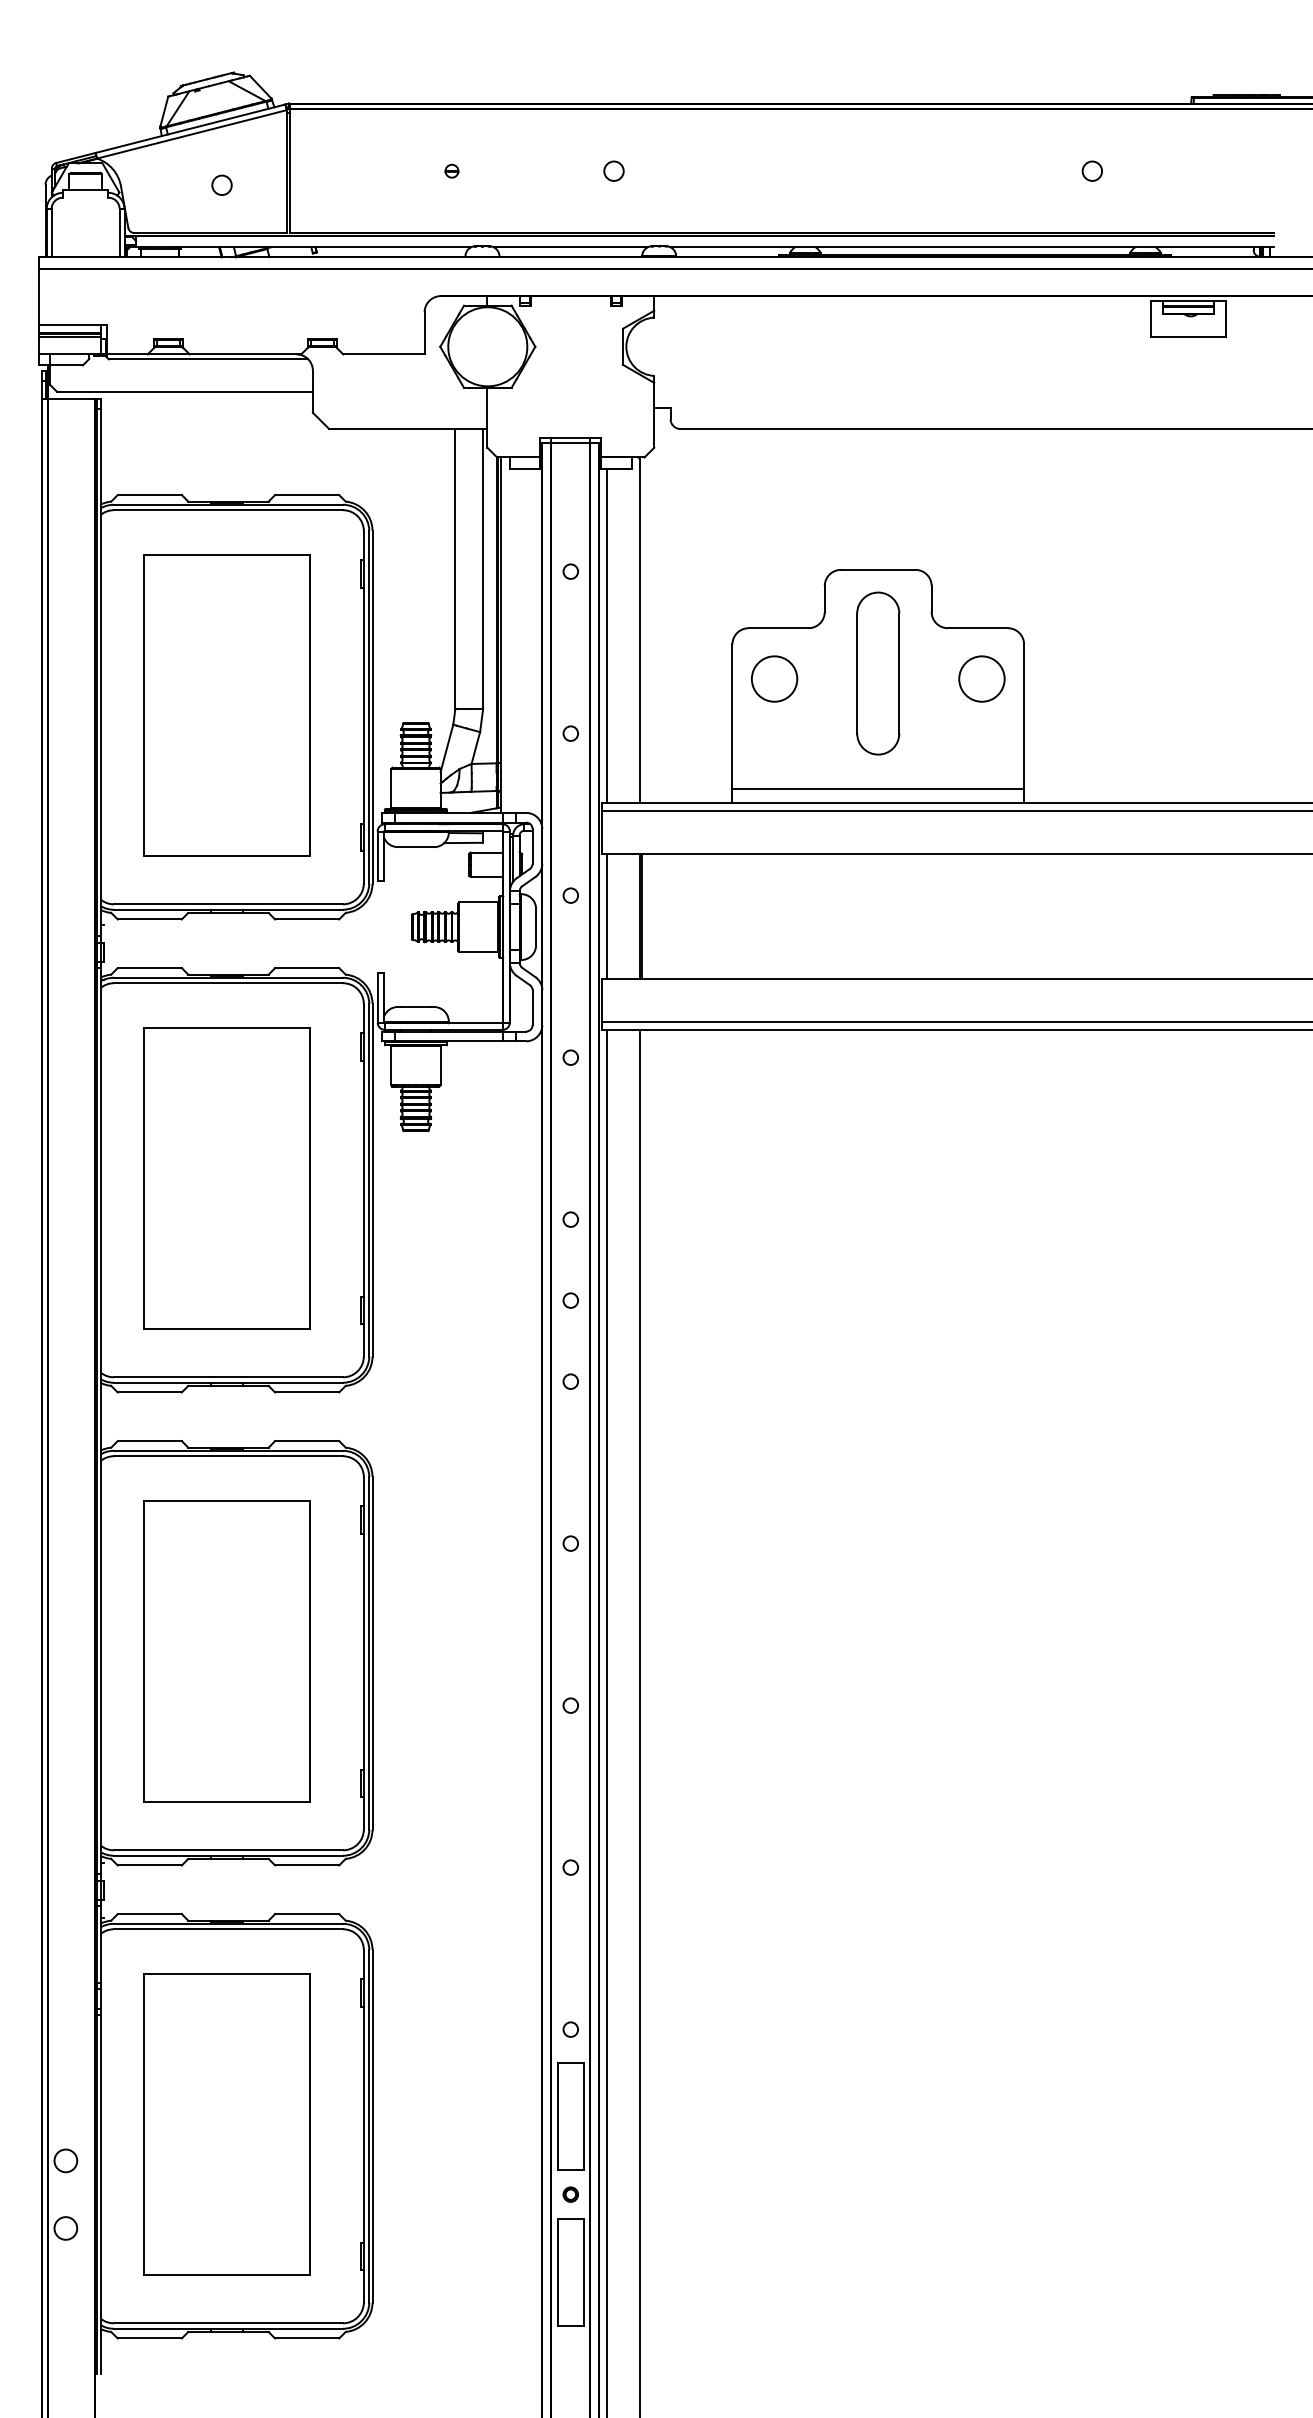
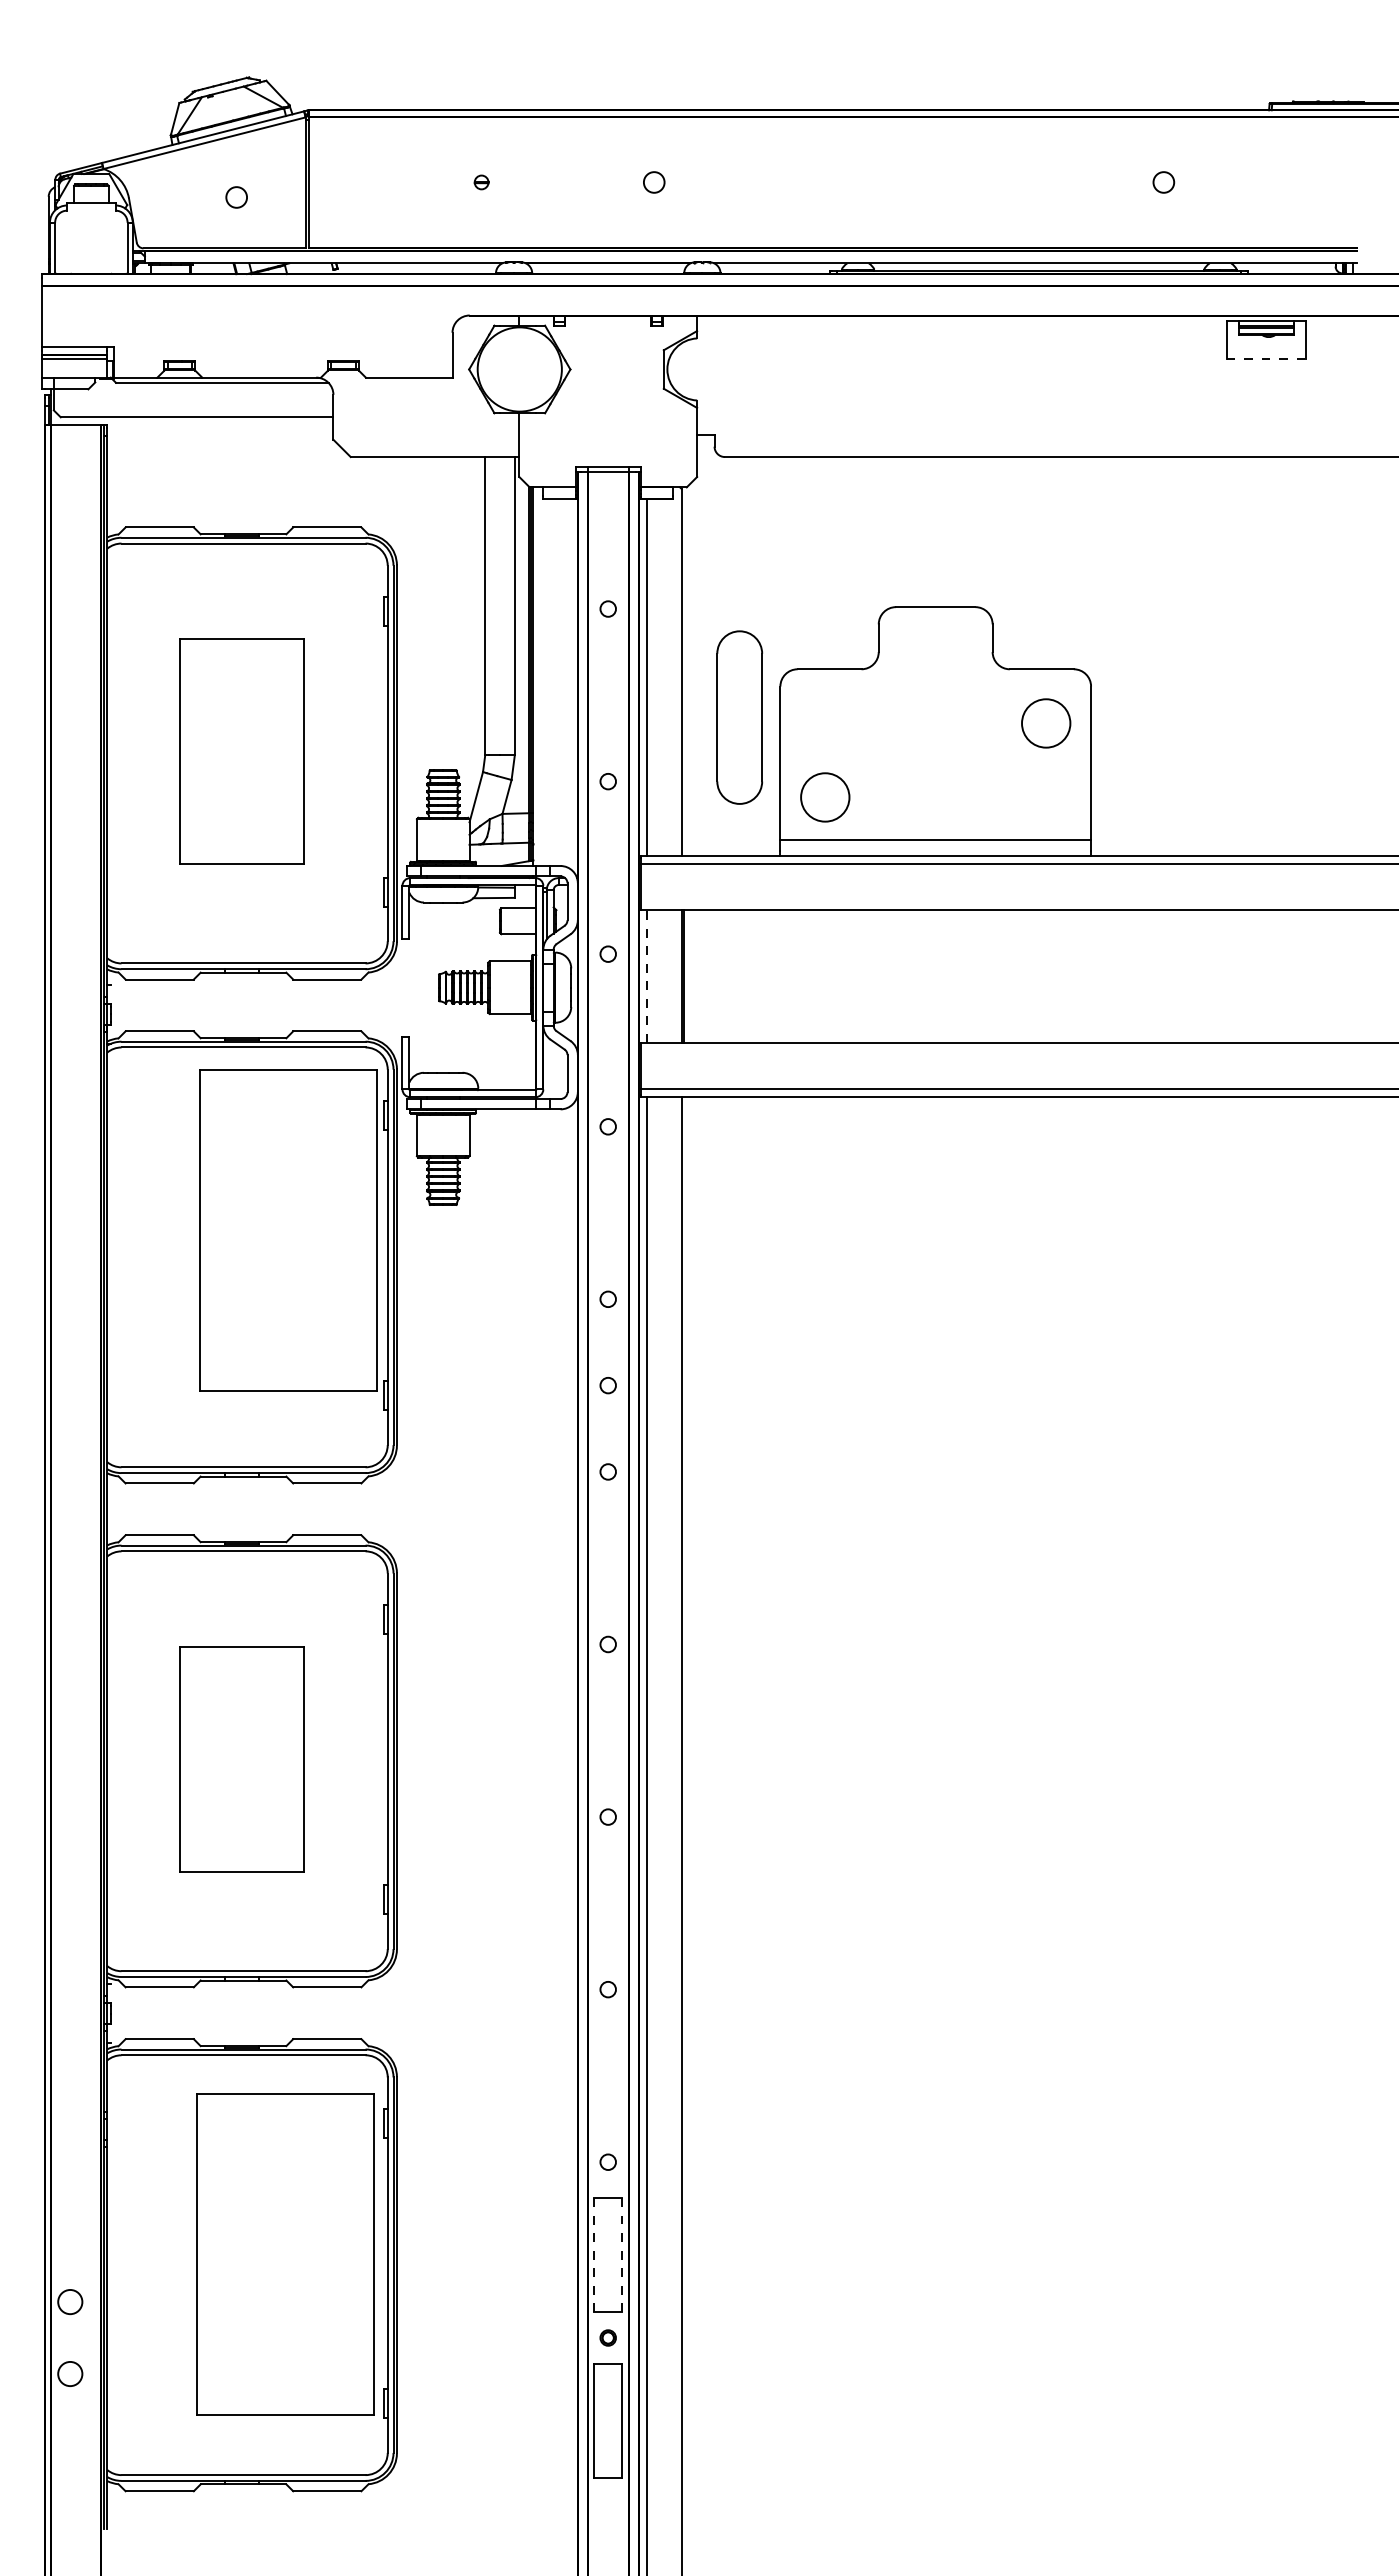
line: (1188, 336) -> (1266, 358), solid -> dashed
part: (878, 673) -> (739, 717), moved
circle: (774, 679) -> (825, 797), moved
part: (227, 705) -> (242, 751), size x0.7
line: (607, 915) -> (647, 975), solid -> dashed
part: (227, 1178) -> (288, 1230), moved
part: (227, 1651) -> (242, 1759), size x0.7
line: (557, 2117) -> (594, 2255), solid -> dashed
line: (584, 2117) -> (622, 2255), solid -> dashed
part: (227, 2124) -> (285, 2254), moved

